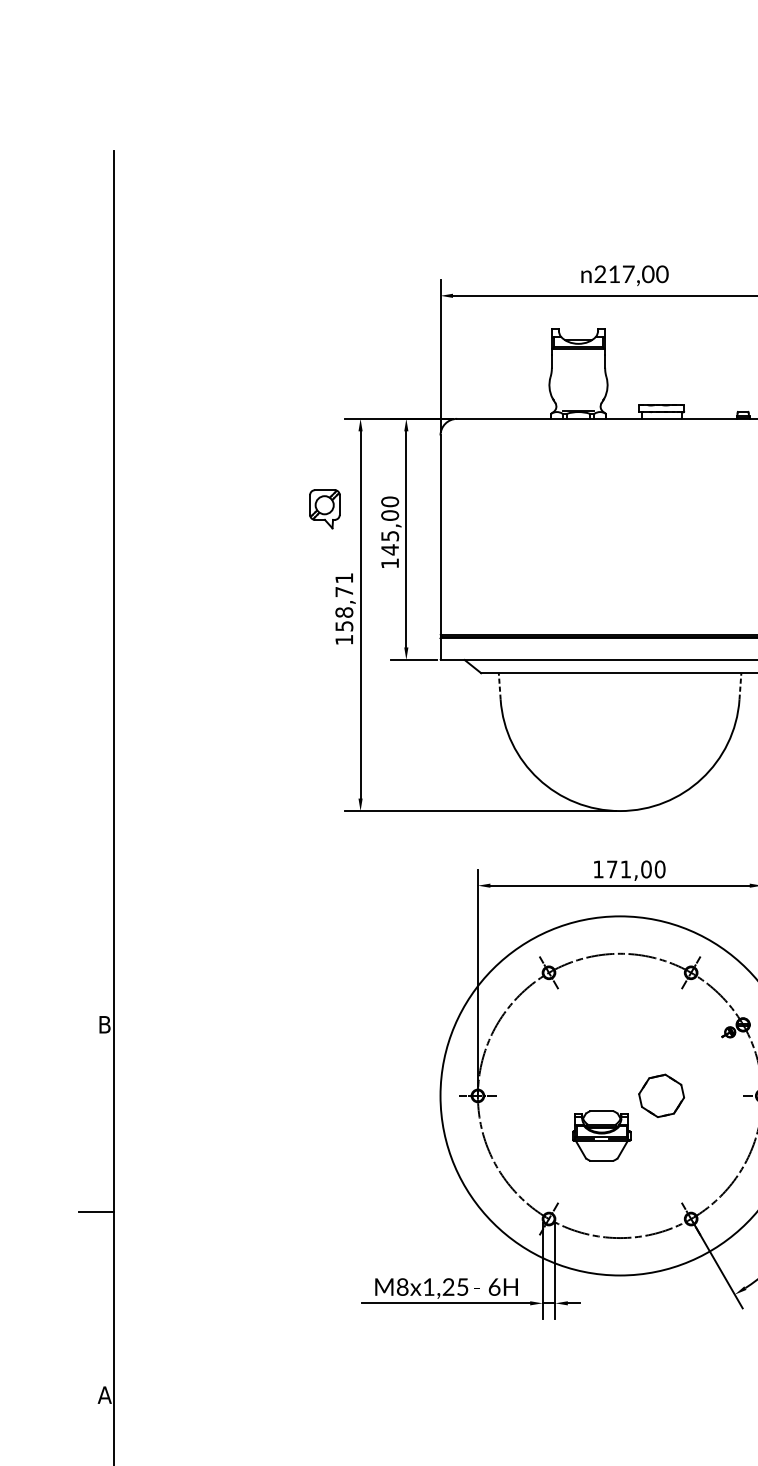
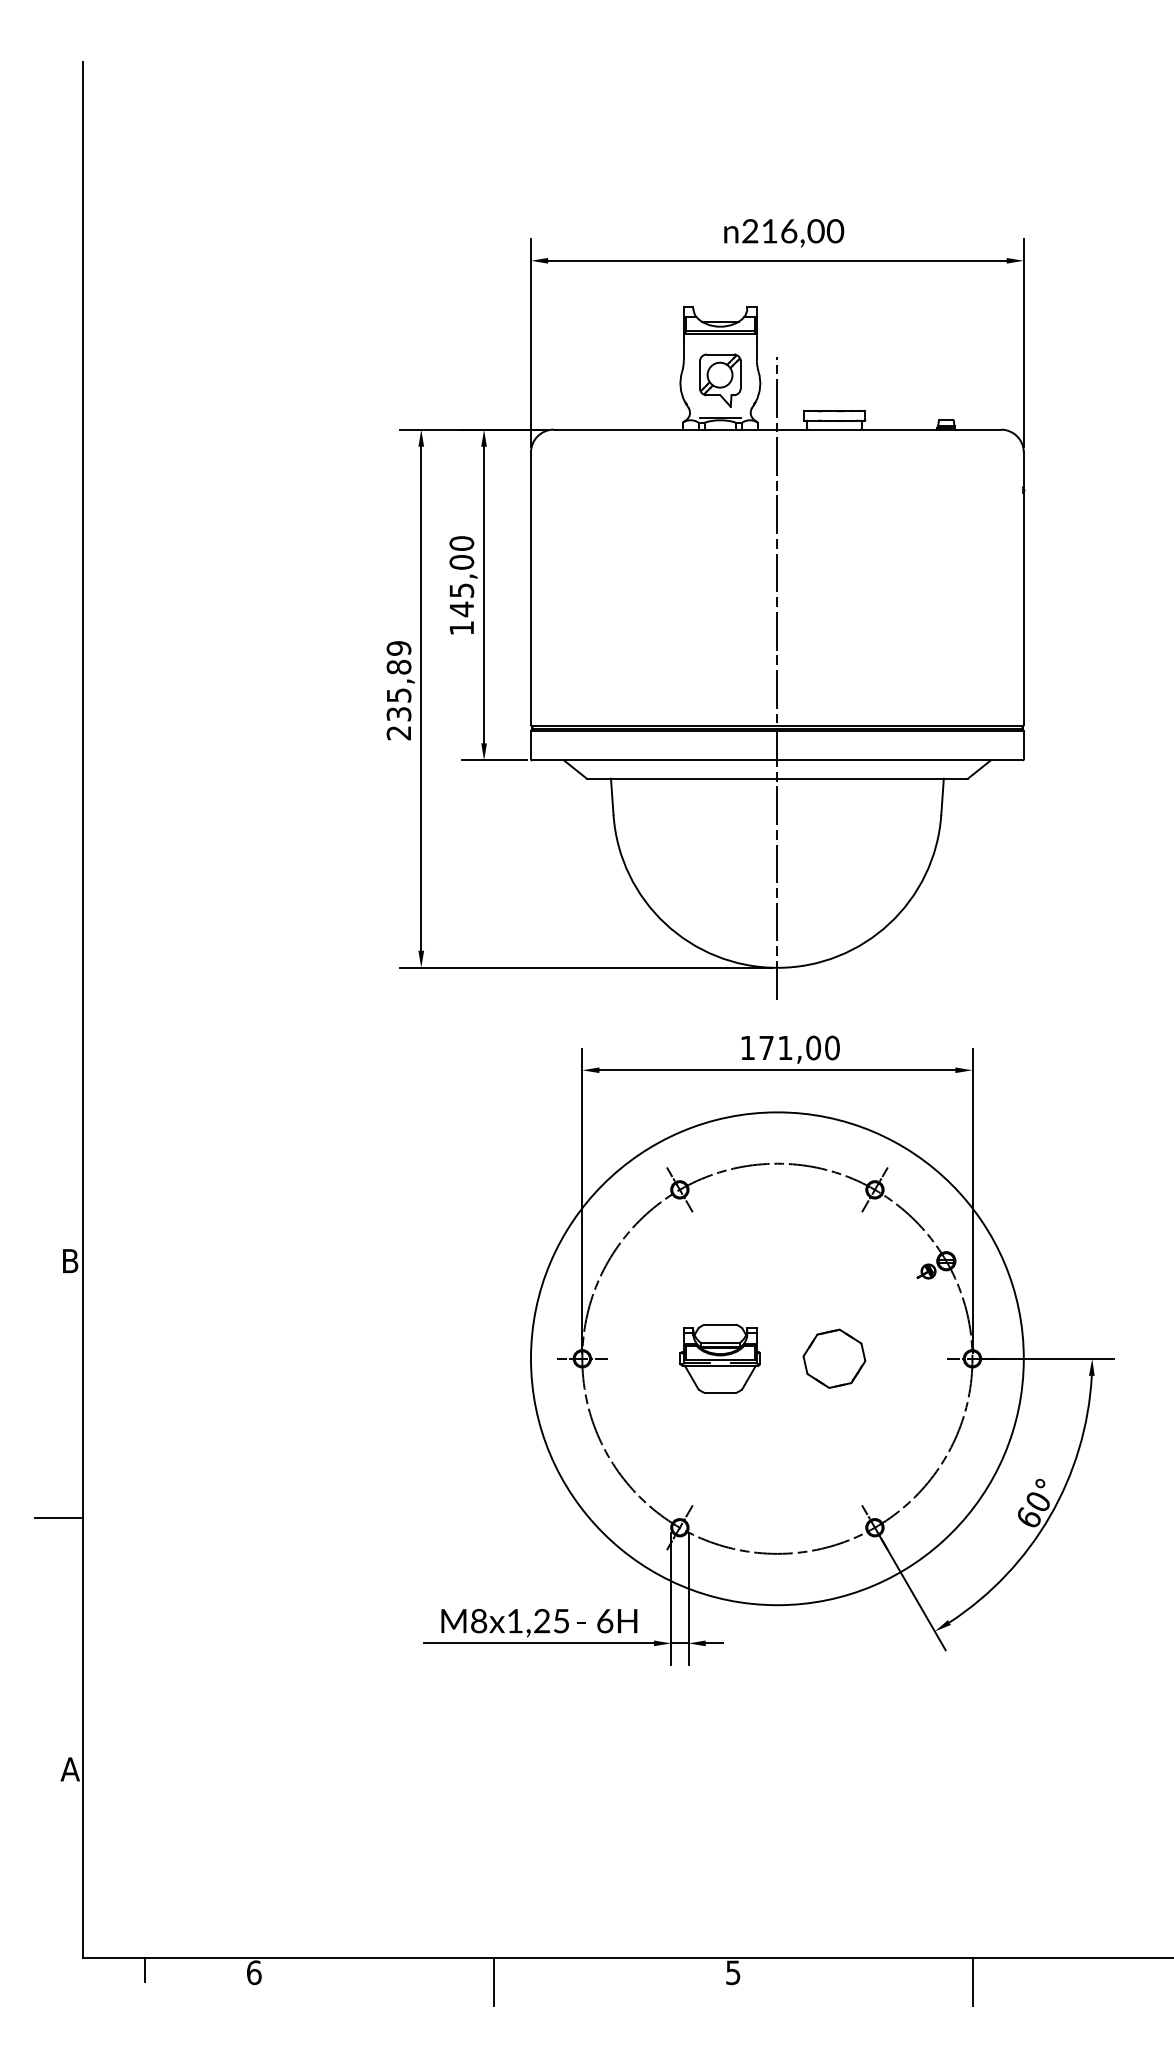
text: (628, 274) -> (789, 231), 217,00 -> 216,00
part: (325, 509) -> (720, 380), moved
line: (620, 600) -> (777, 678), added
text: (343, 608) -> (398, 690), 158,71 -> 235,89
line: (499, 686) -> (612, 796), dashed -> solid
line: (740, 686) -> (942, 796), dashed -> solid
part: (601, 1135) -> (719, 1358), moved

